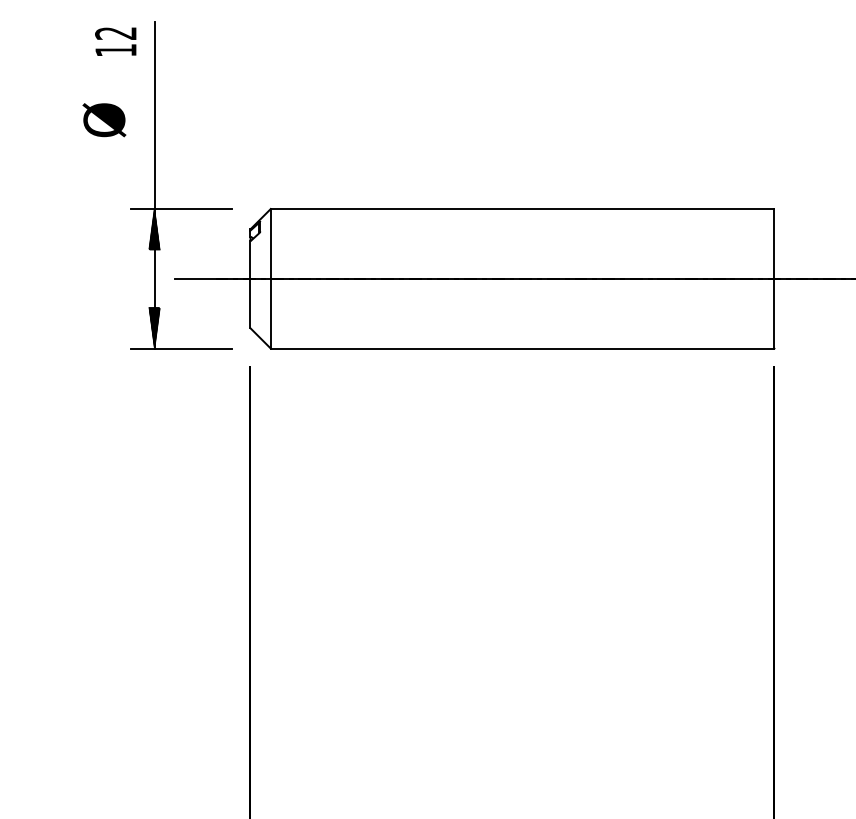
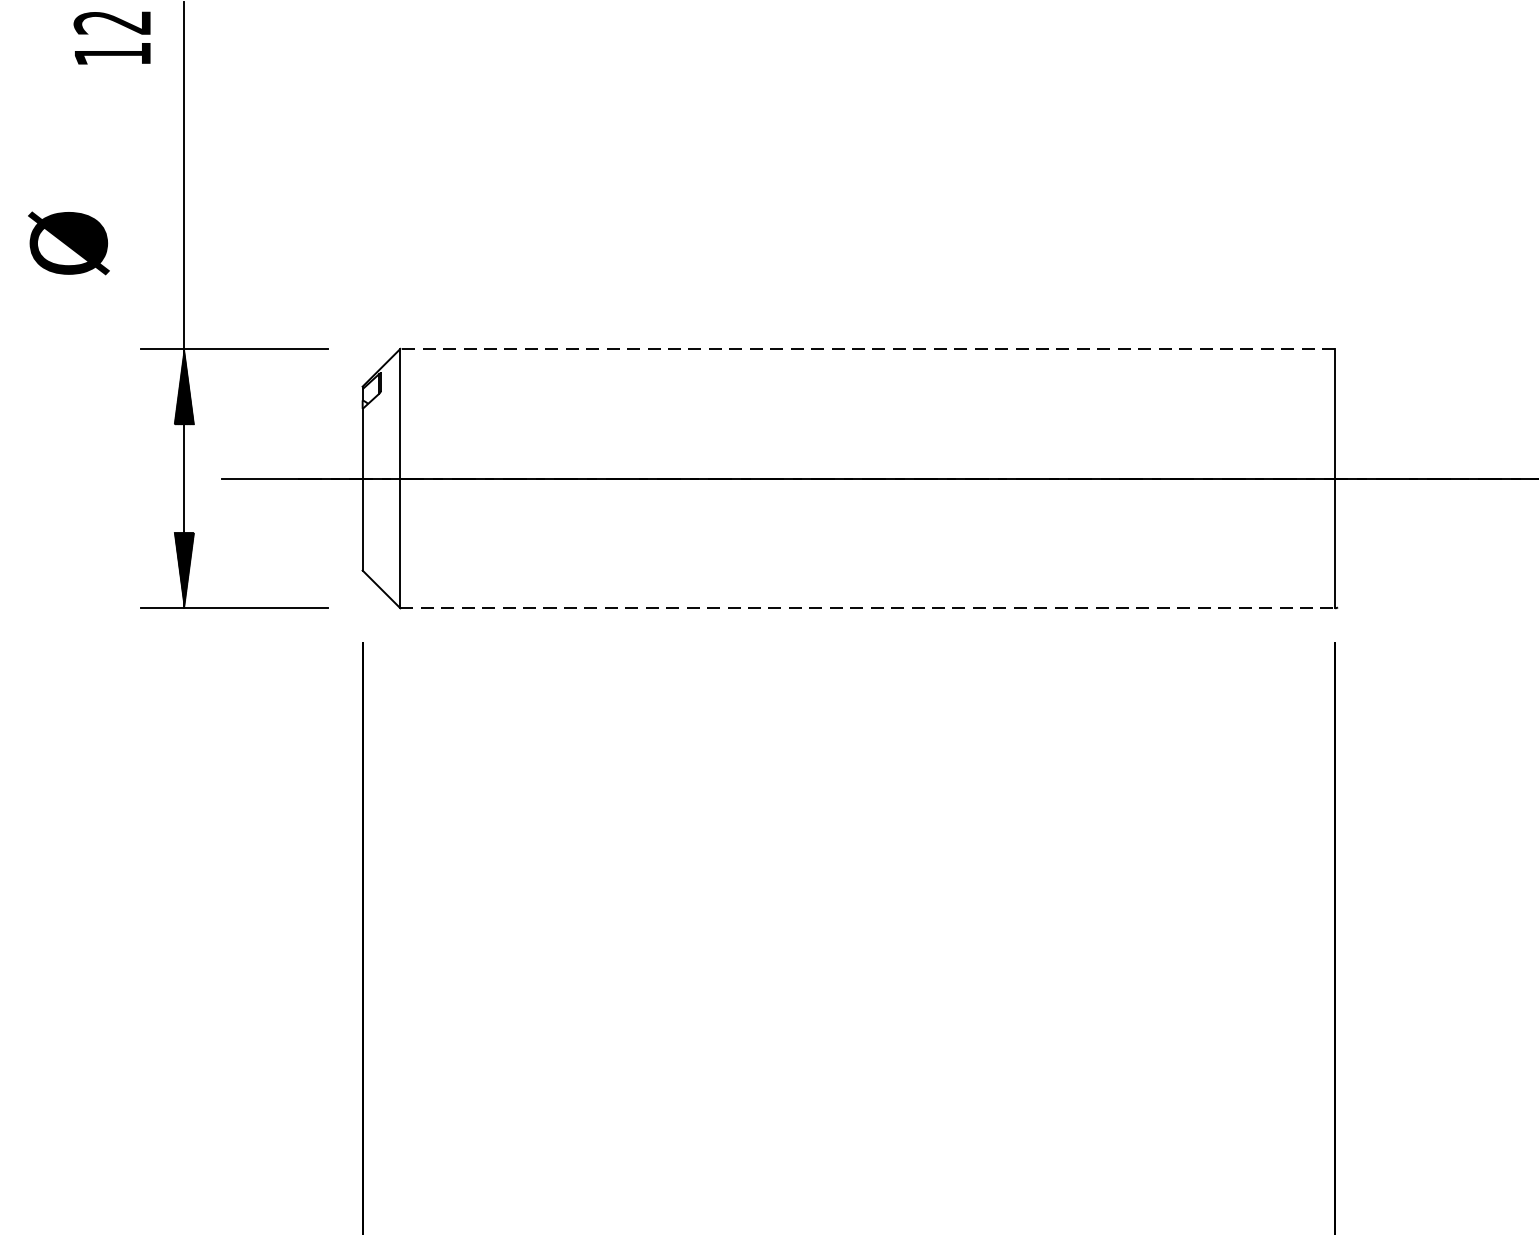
text: (104, 120) -> (69, 243), moved
line: (521, 209) -> (866, 349), solid -> dashed
line: (522, 348) -> (868, 608), solid -> dashed

